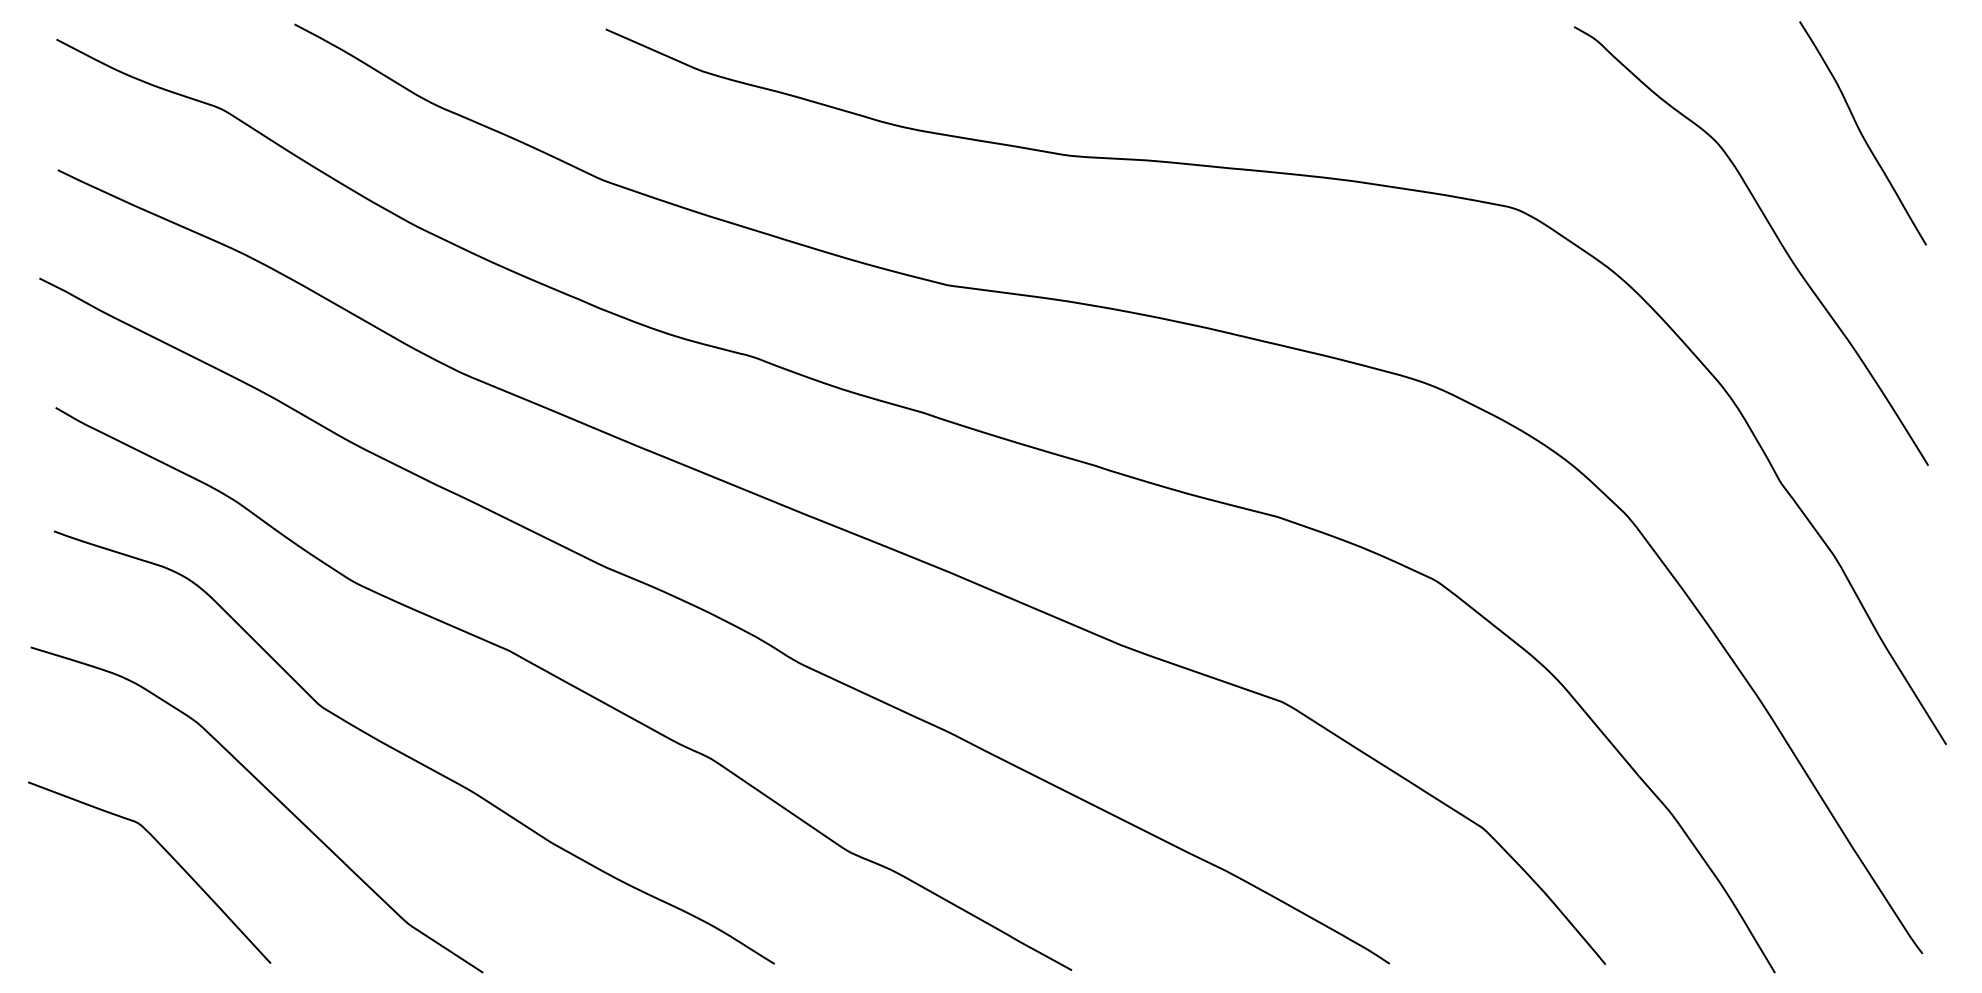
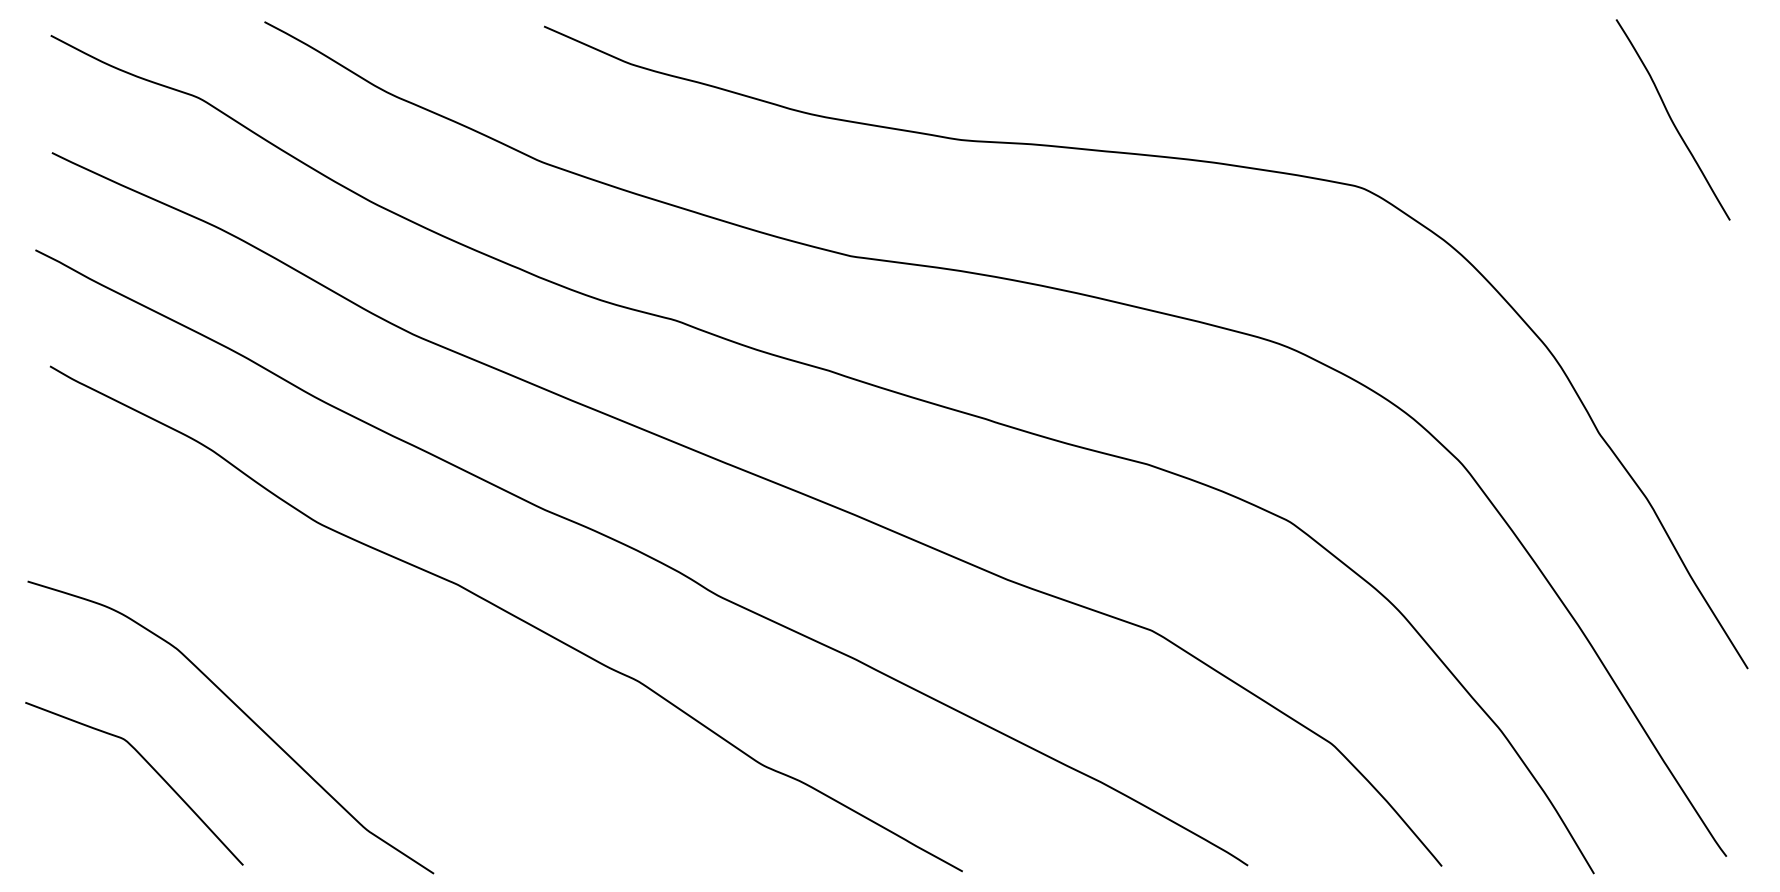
curve: (1773, 233) -> (1592, 209), removed
curve: (410, 756) -> (368, 679), removed

